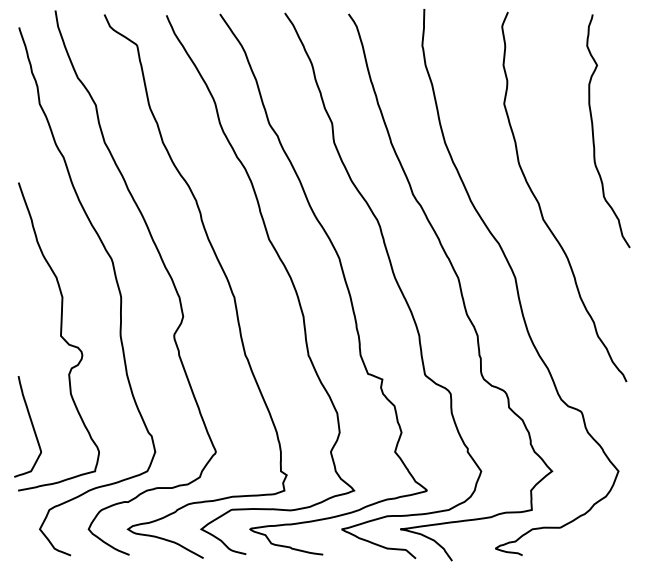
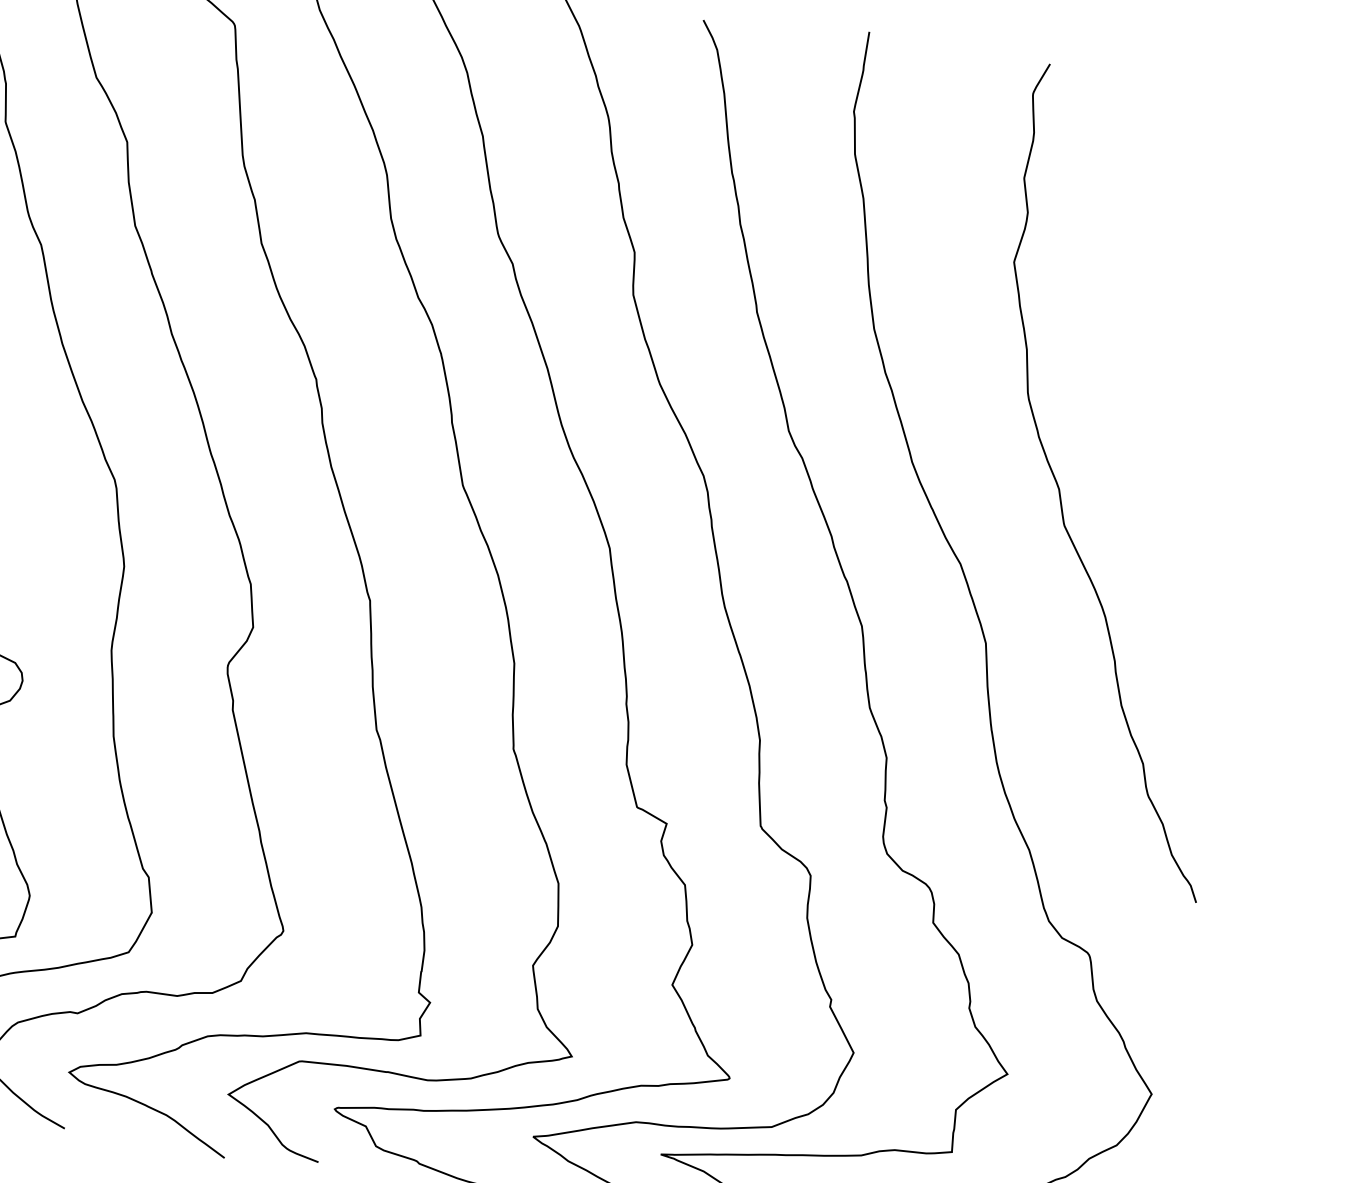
curve: (594, 136) -> (1200, 360), removed

